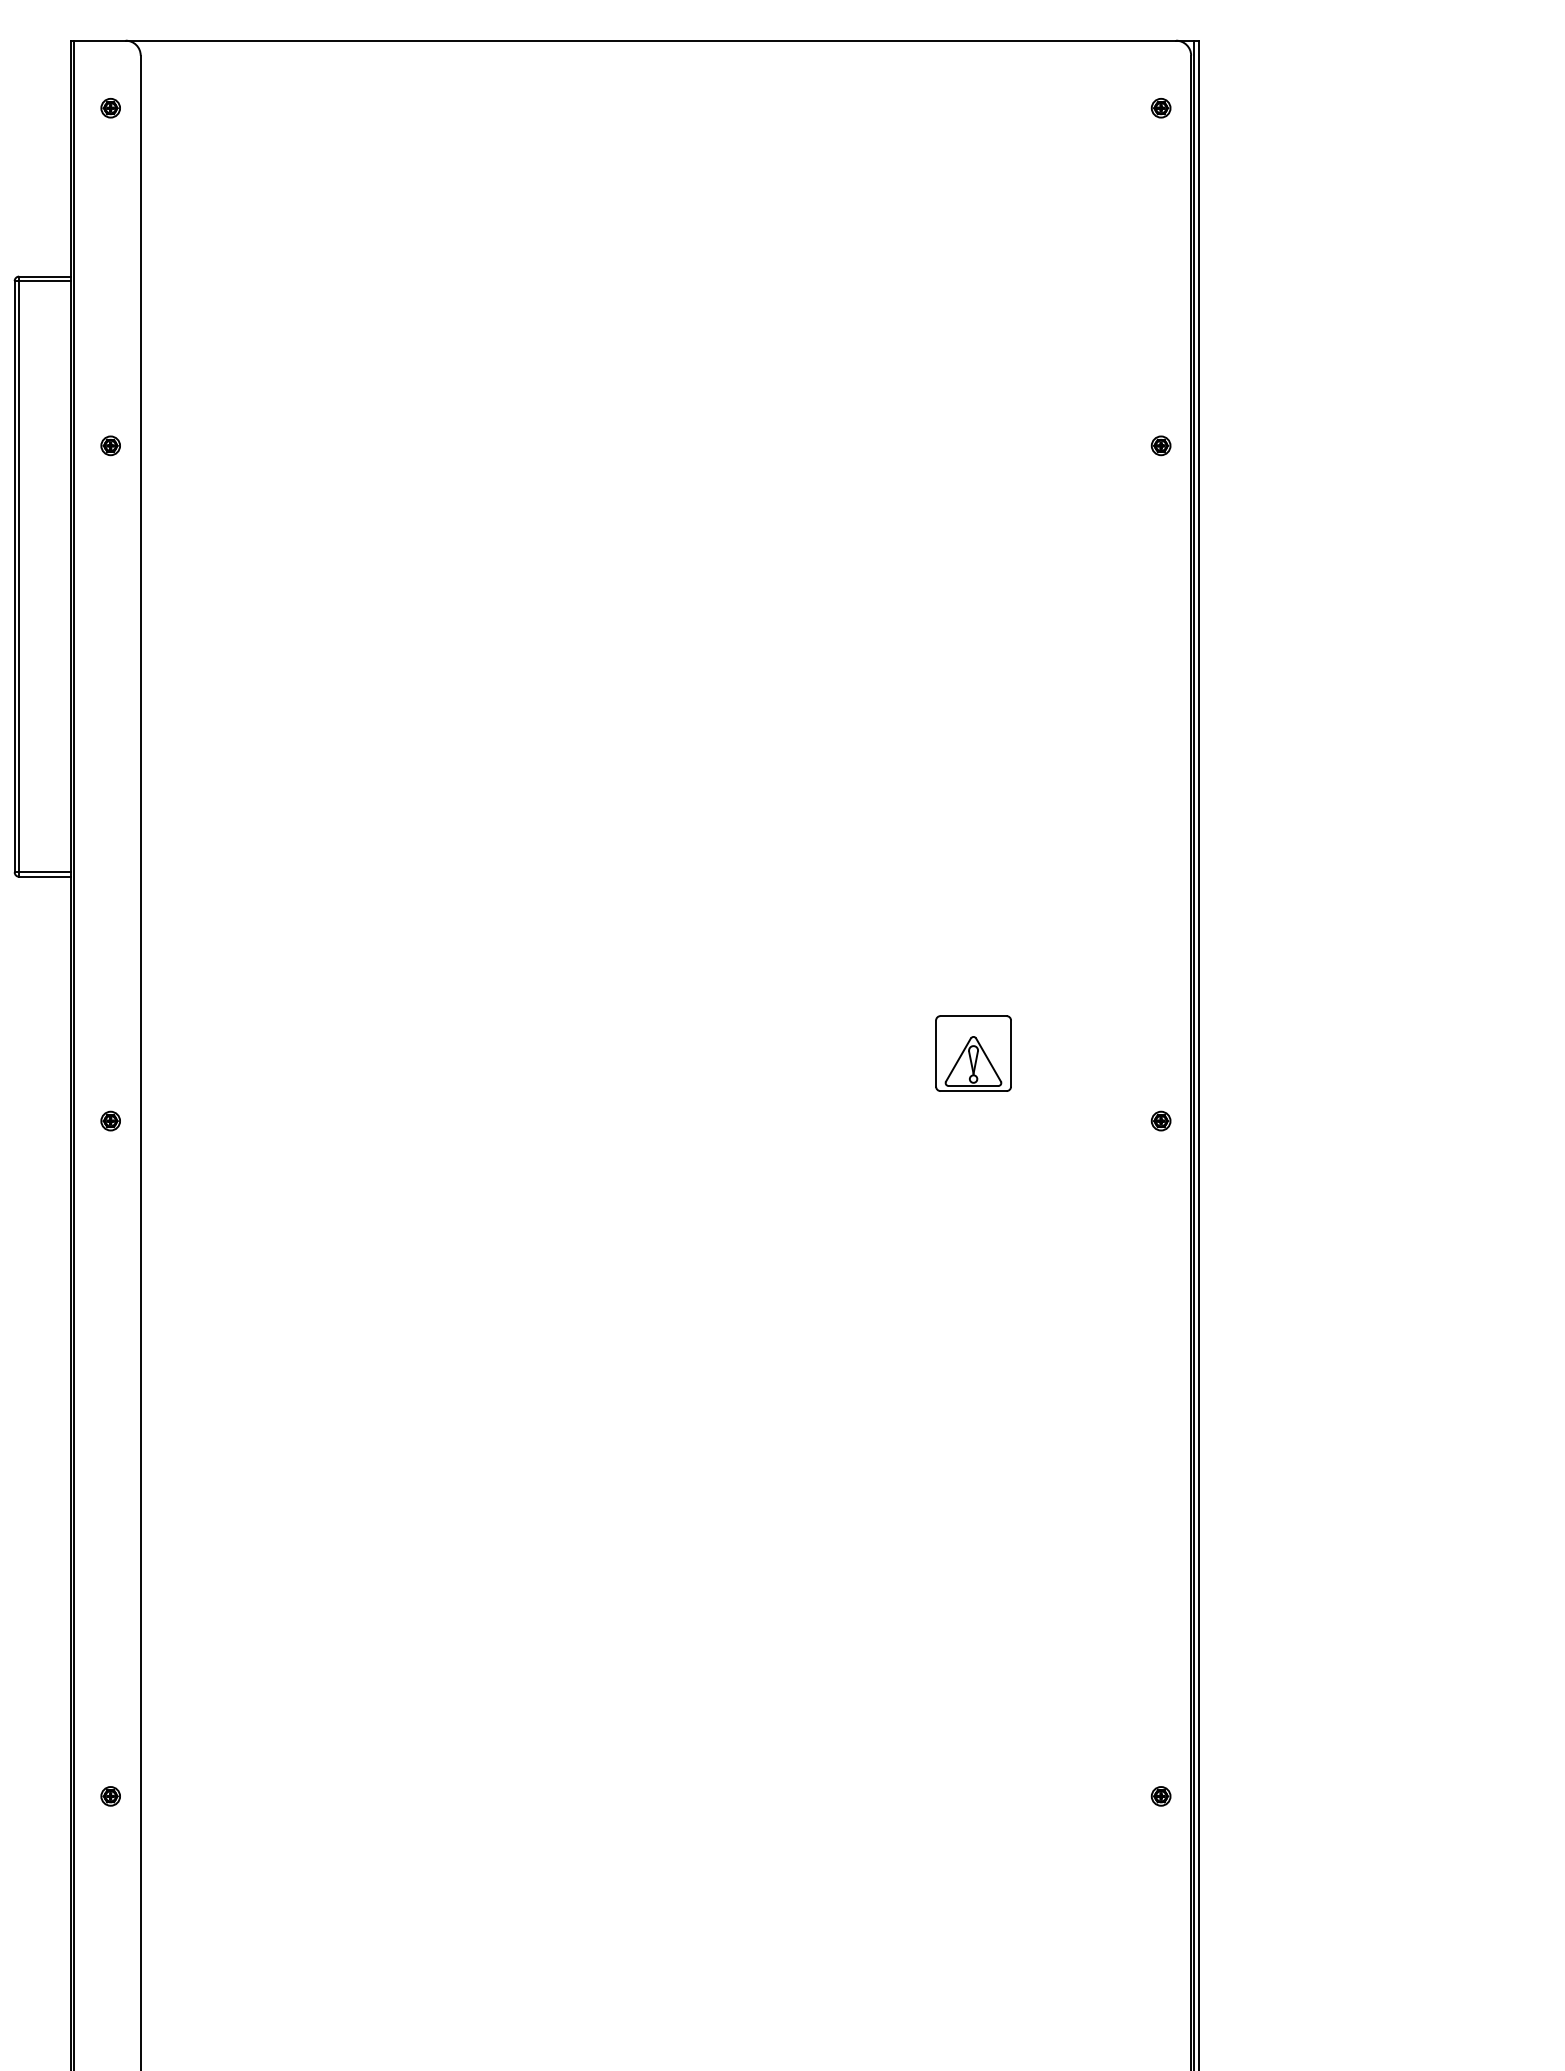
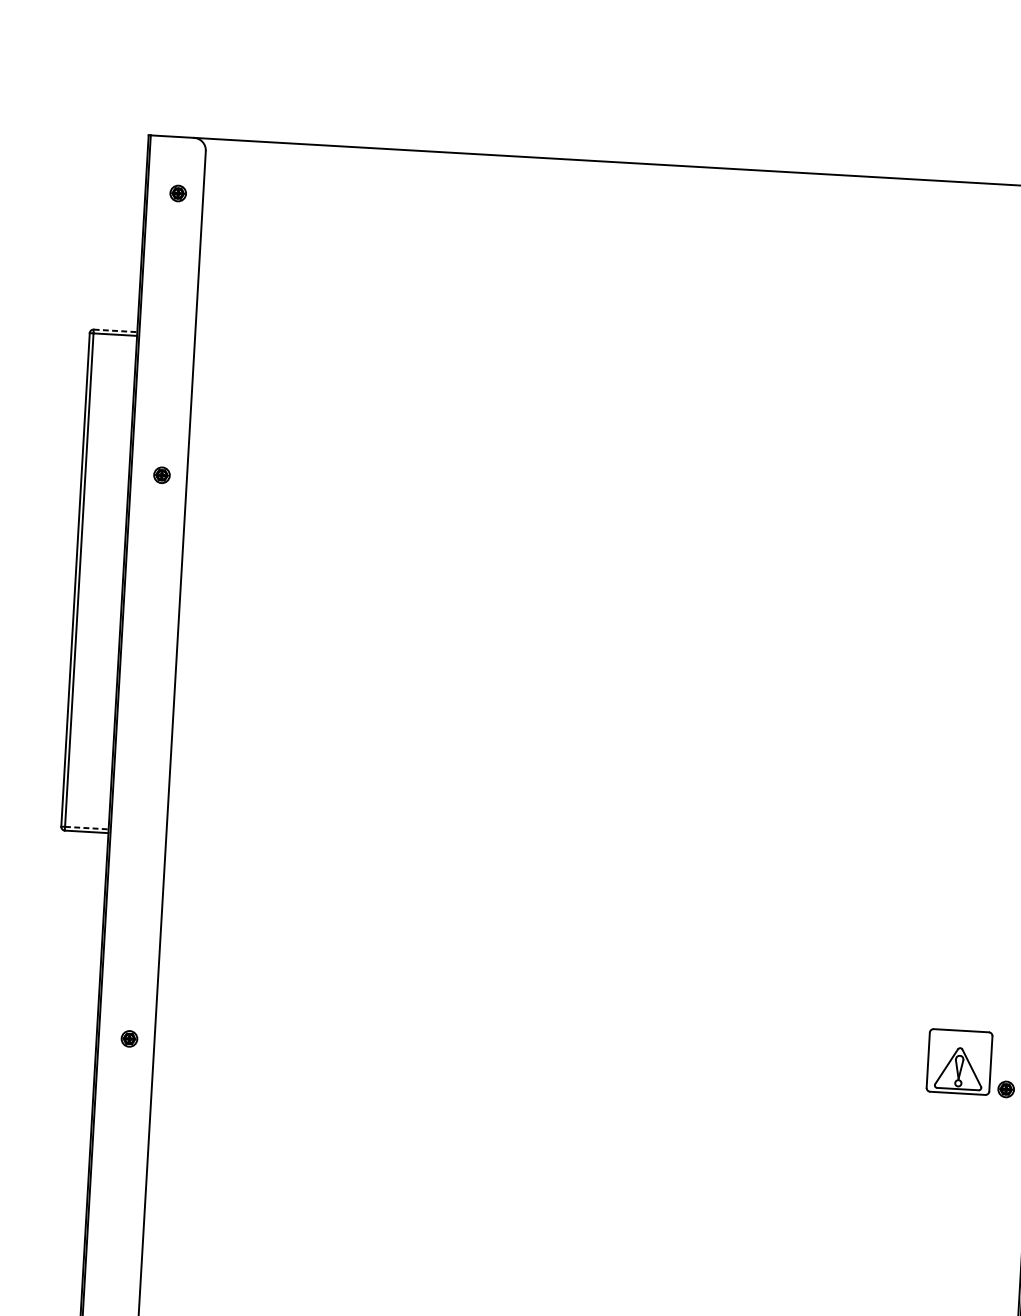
line: (45, 276) -> (115, 330), solid -> dashed
line: (45, 872) -> (87, 828), solid -> dashed
part: (973, 1053) -> (959, 1061), moved

